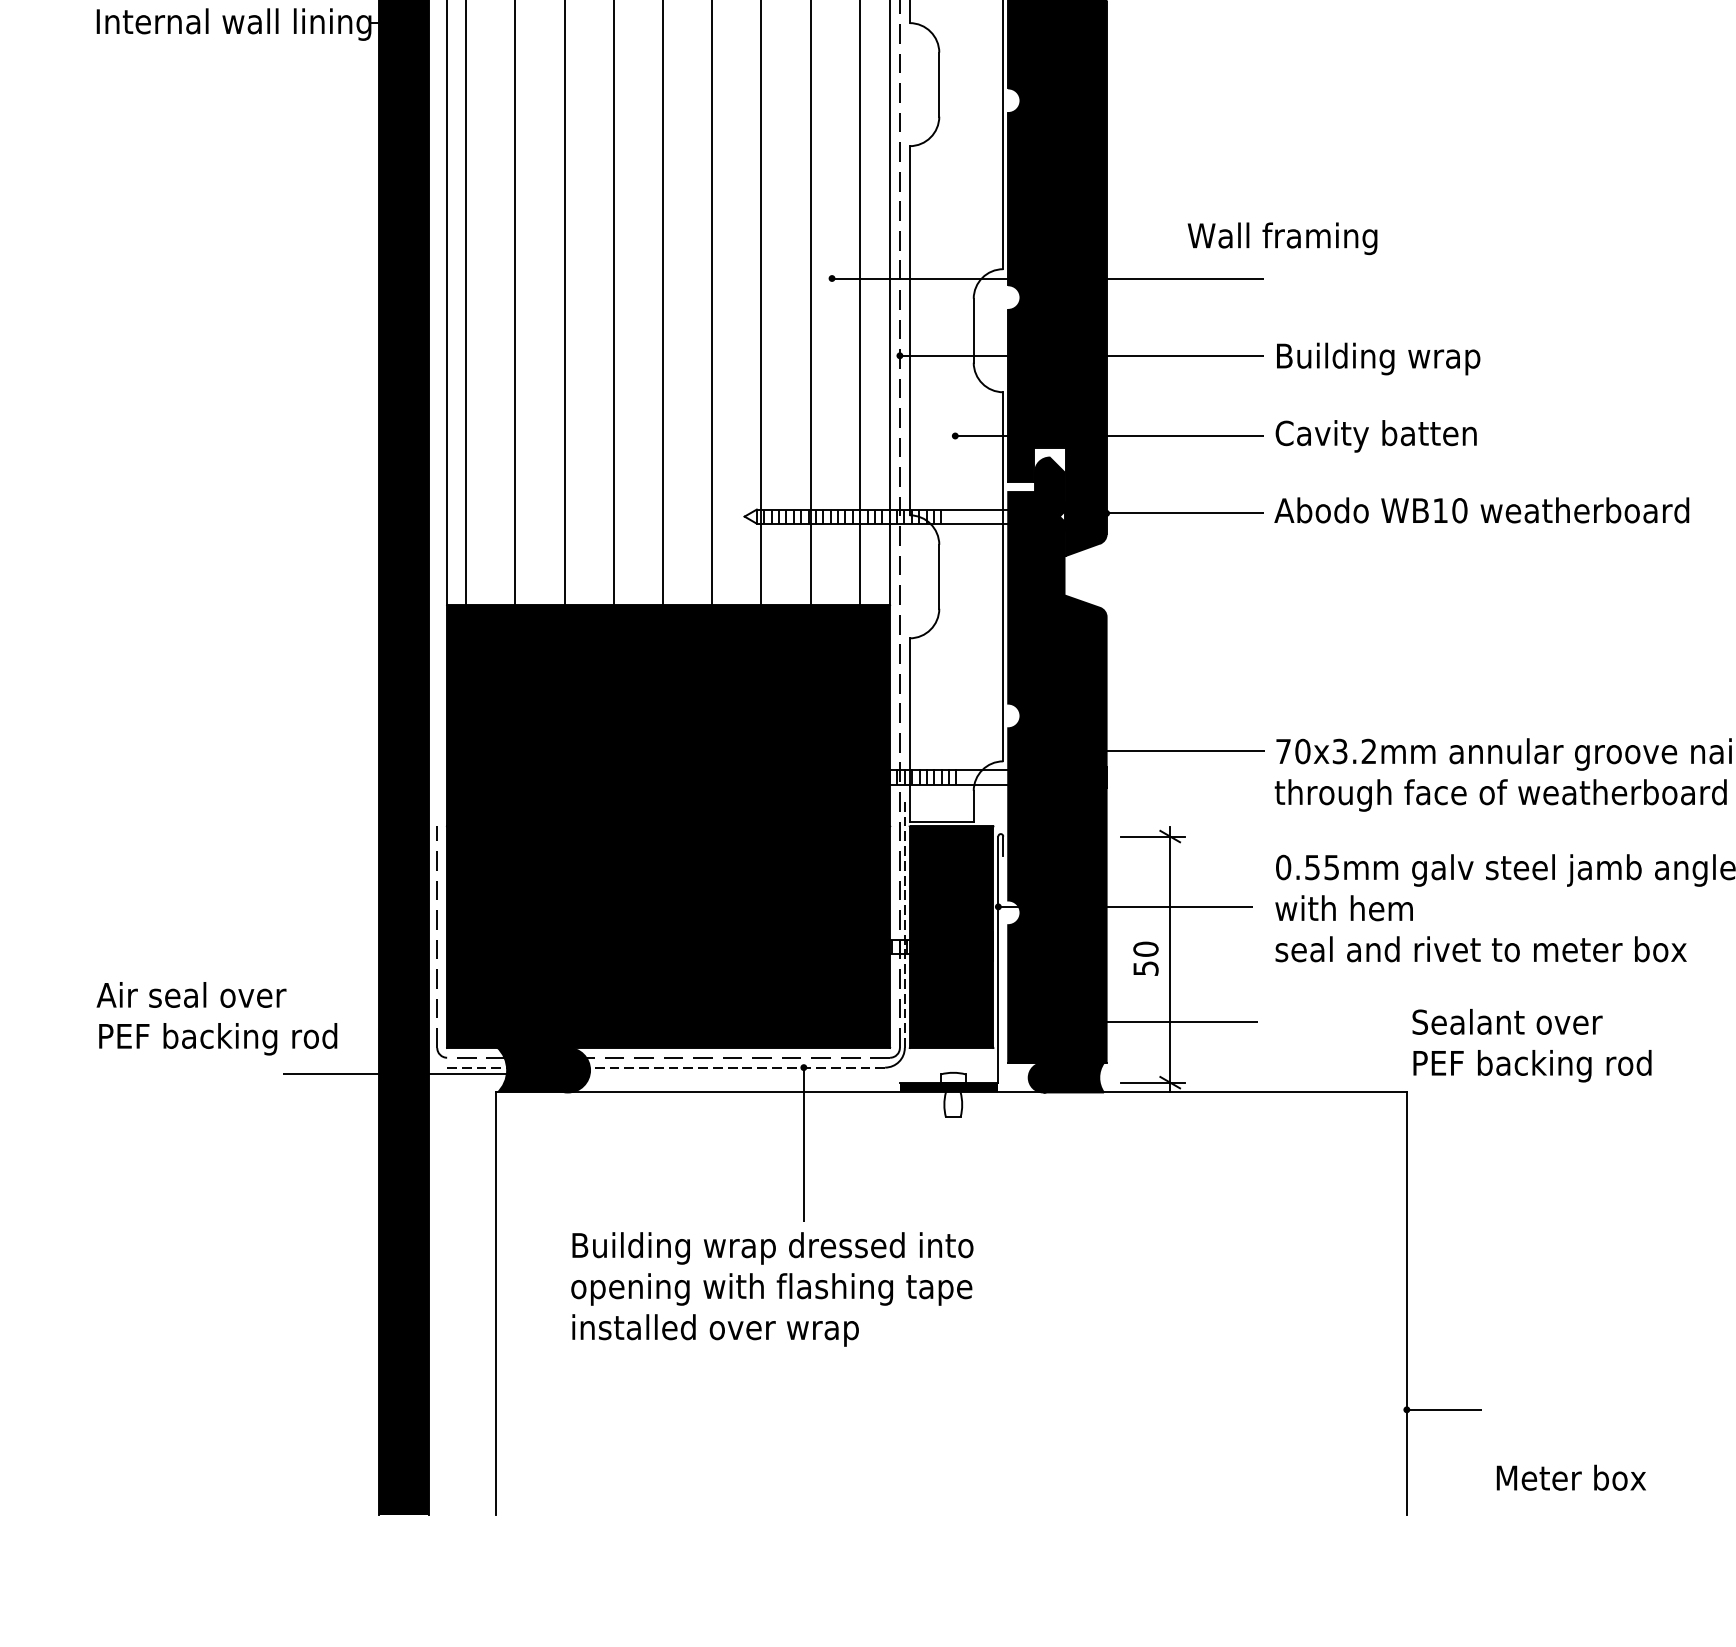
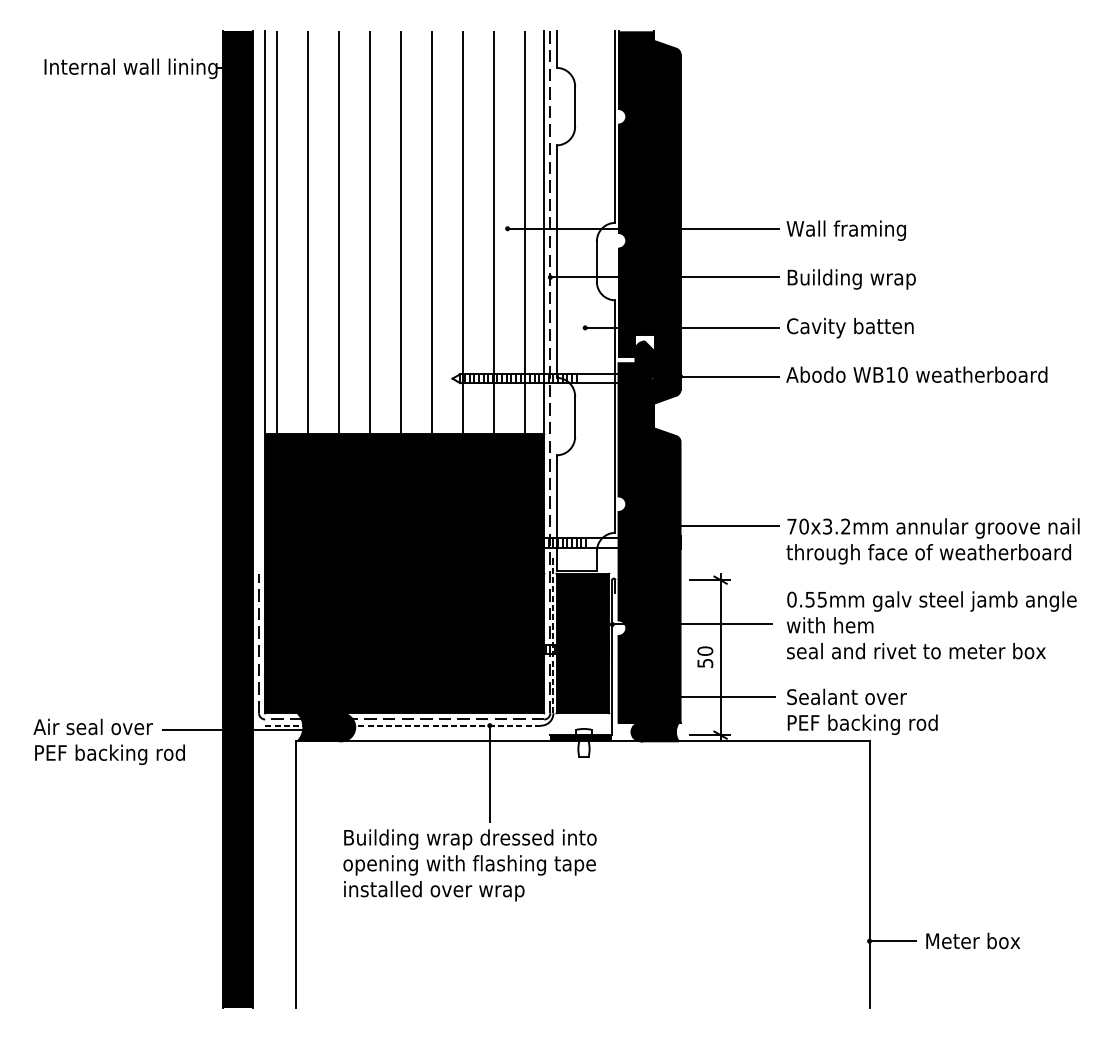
text: (1281, 238) -> (845, 230), moved
text: (215, 1018) -> (108, 741), moved
text: (1532, 1045) -> (862, 711), moved
text: (1571, 1477) -> (973, 940), moved

